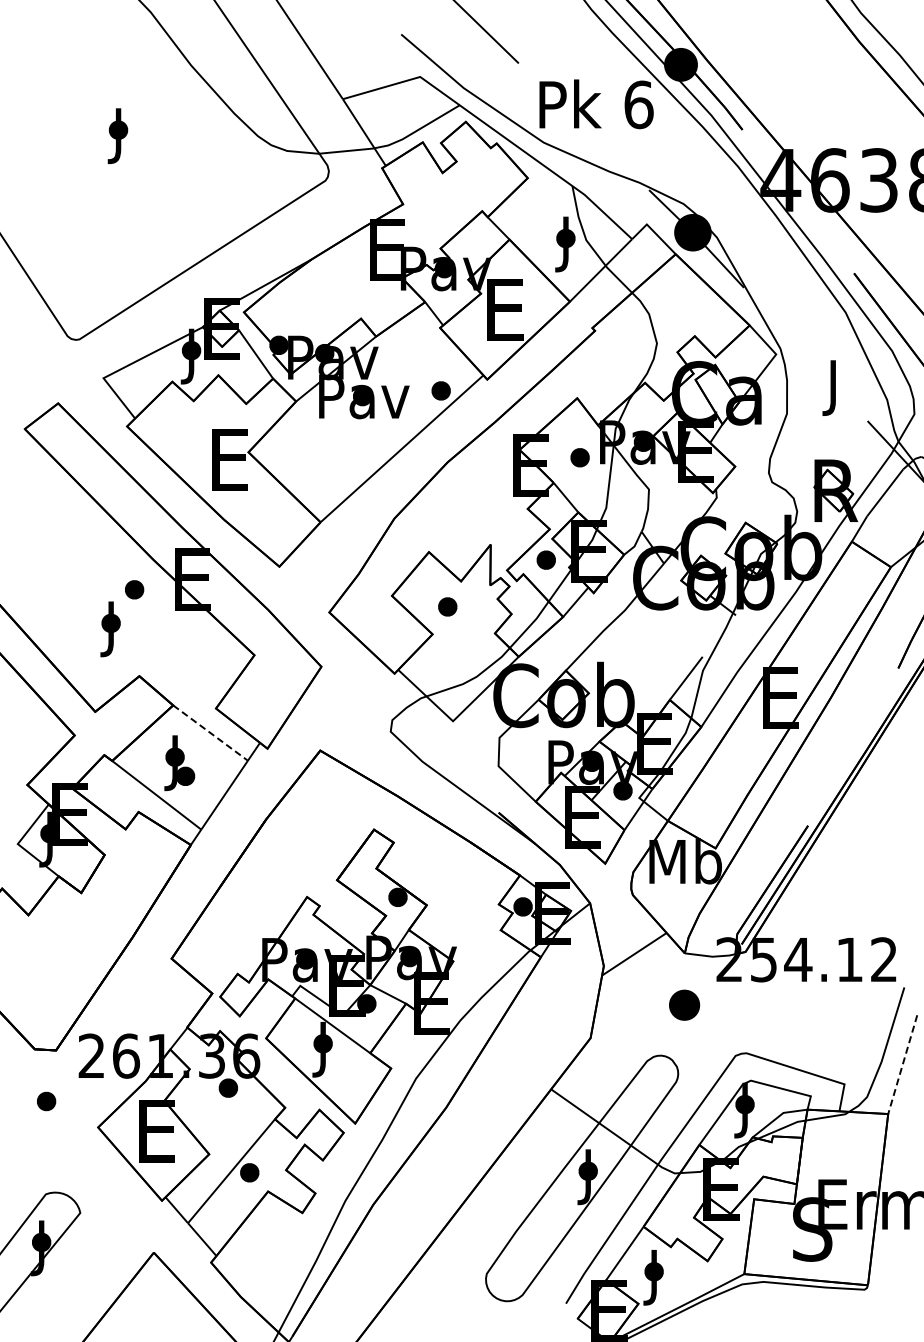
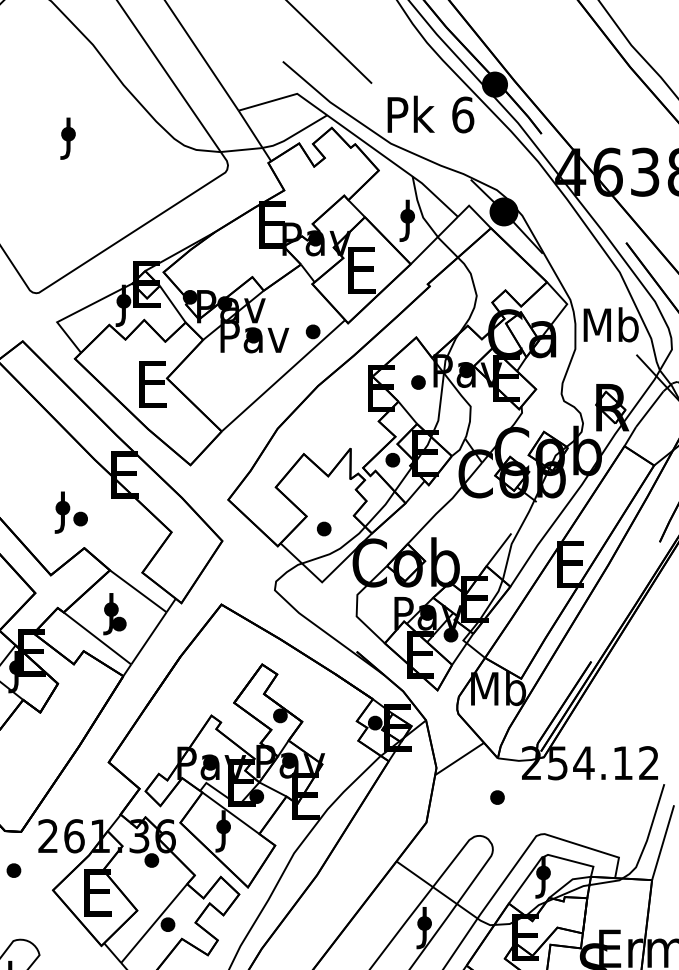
text: (834, 386) -> (611, 328), J -> Mb
part: (134, 589) -> (80, 518), moved
part: (447, 606) -> (324, 528), moved
line: (210, 733) -> (138, 591), dashed -> solid
part: (683, 1004) -> (496, 797), size x0.62
line: (902, 1065) -> (662, 843), dashed -> solid

